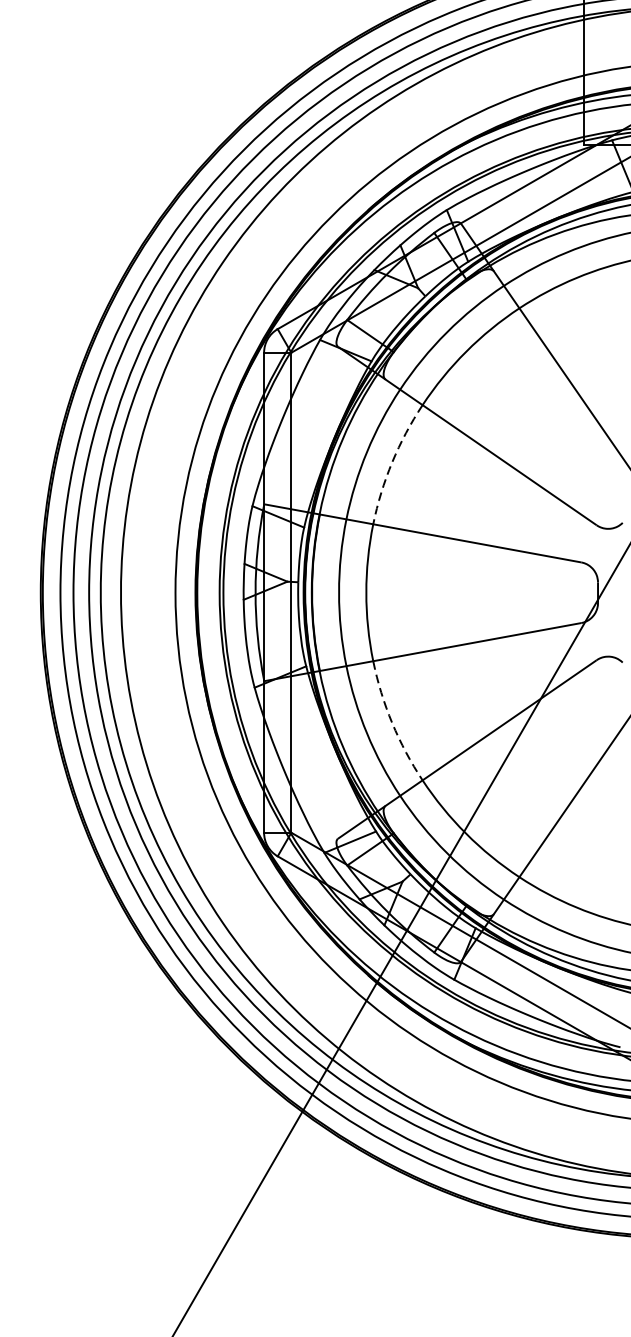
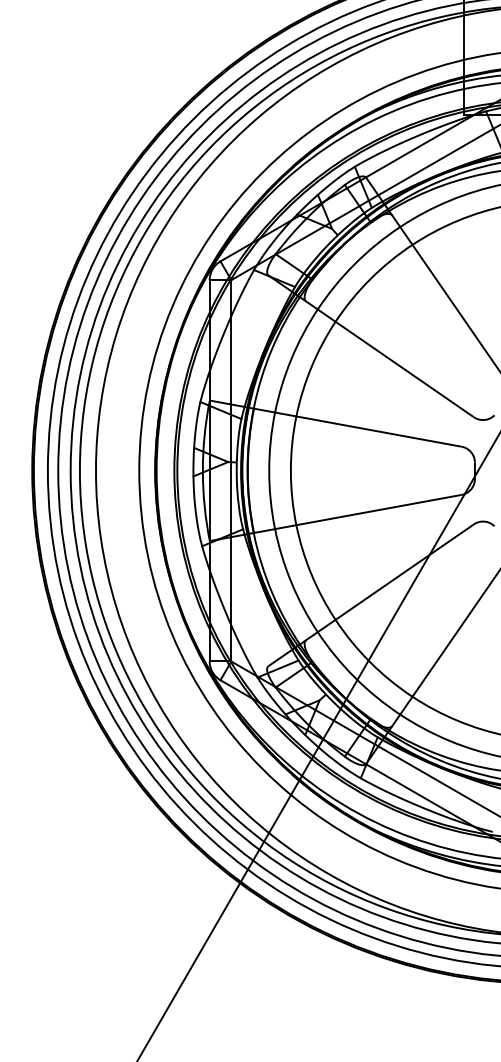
arc: (392, 462) -> (311, 367), dashed -> solid
arc: (392, 723) -> (311, 574), dashed -> solid

